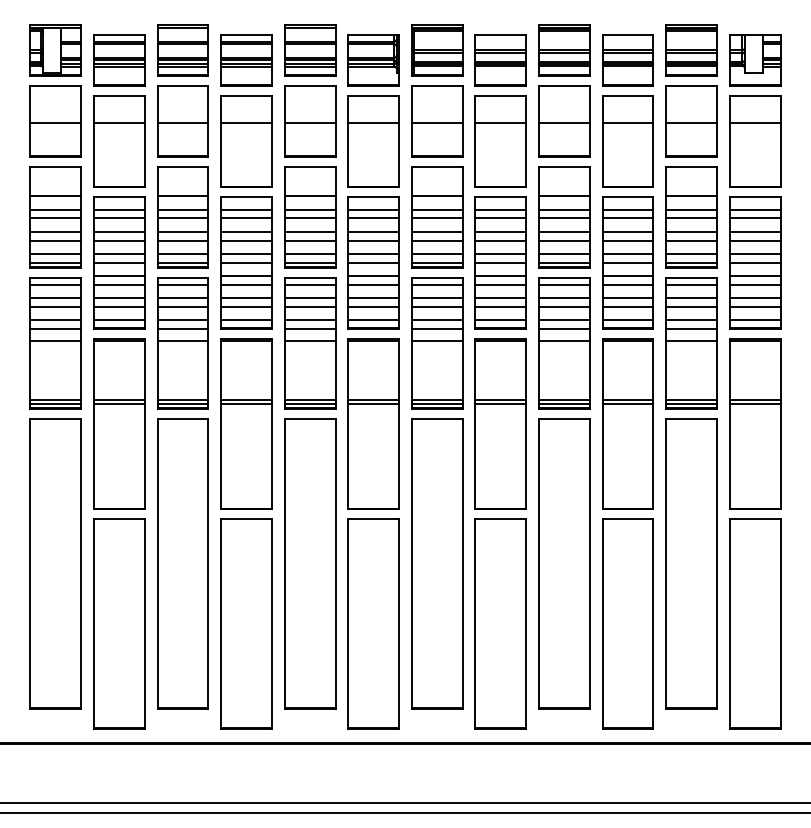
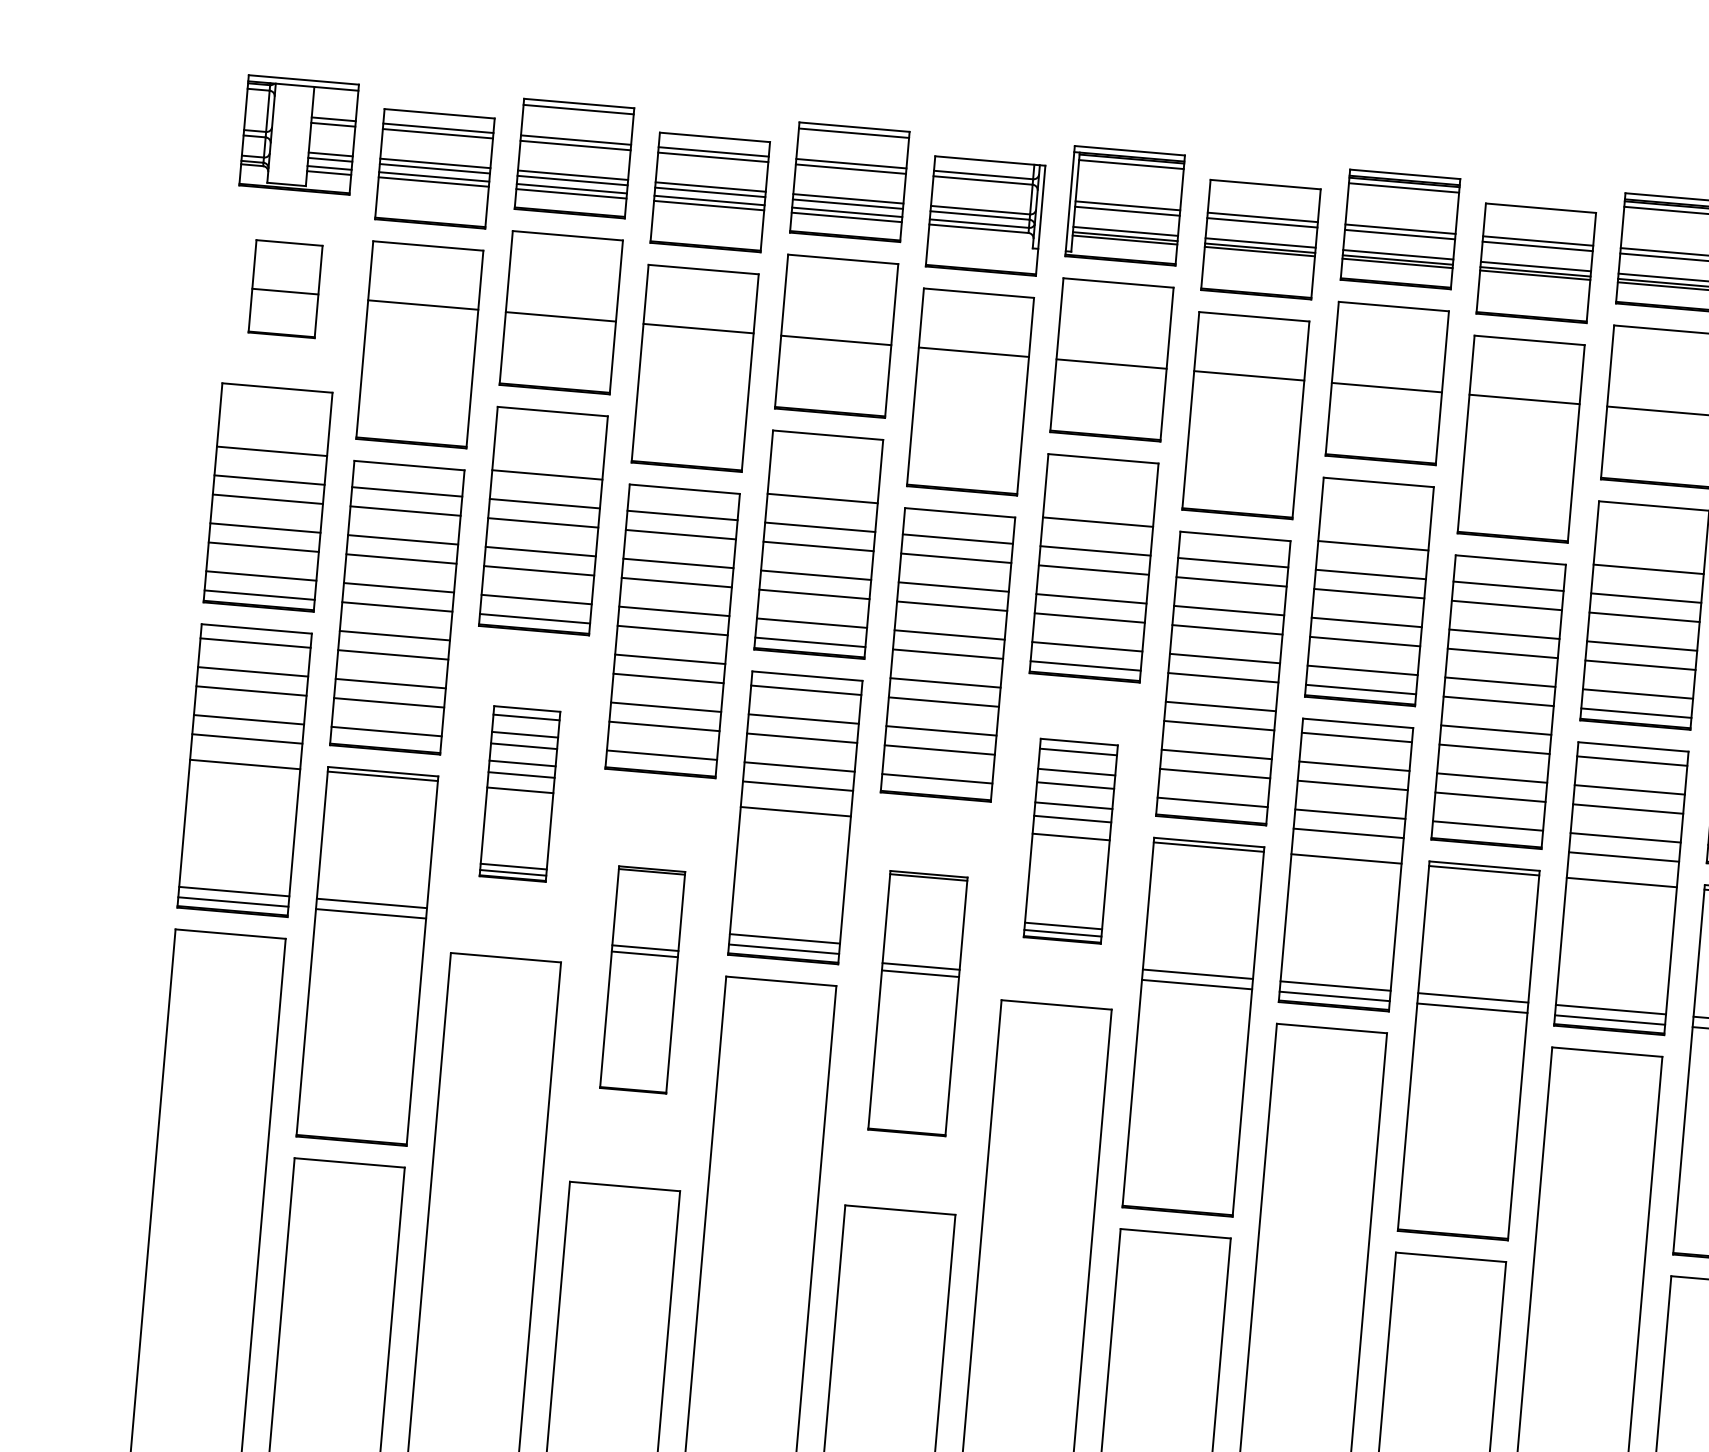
part: (55, 121) -> (285, 289), size x0.6
part: (182, 343) -> (518, 793), size x0.6
part: (437, 343) -> (1071, 840), size x0.7
part: (246, 423) -> (642, 978), size x0.6
part: (373, 423) -> (917, 1002), size x0.7

